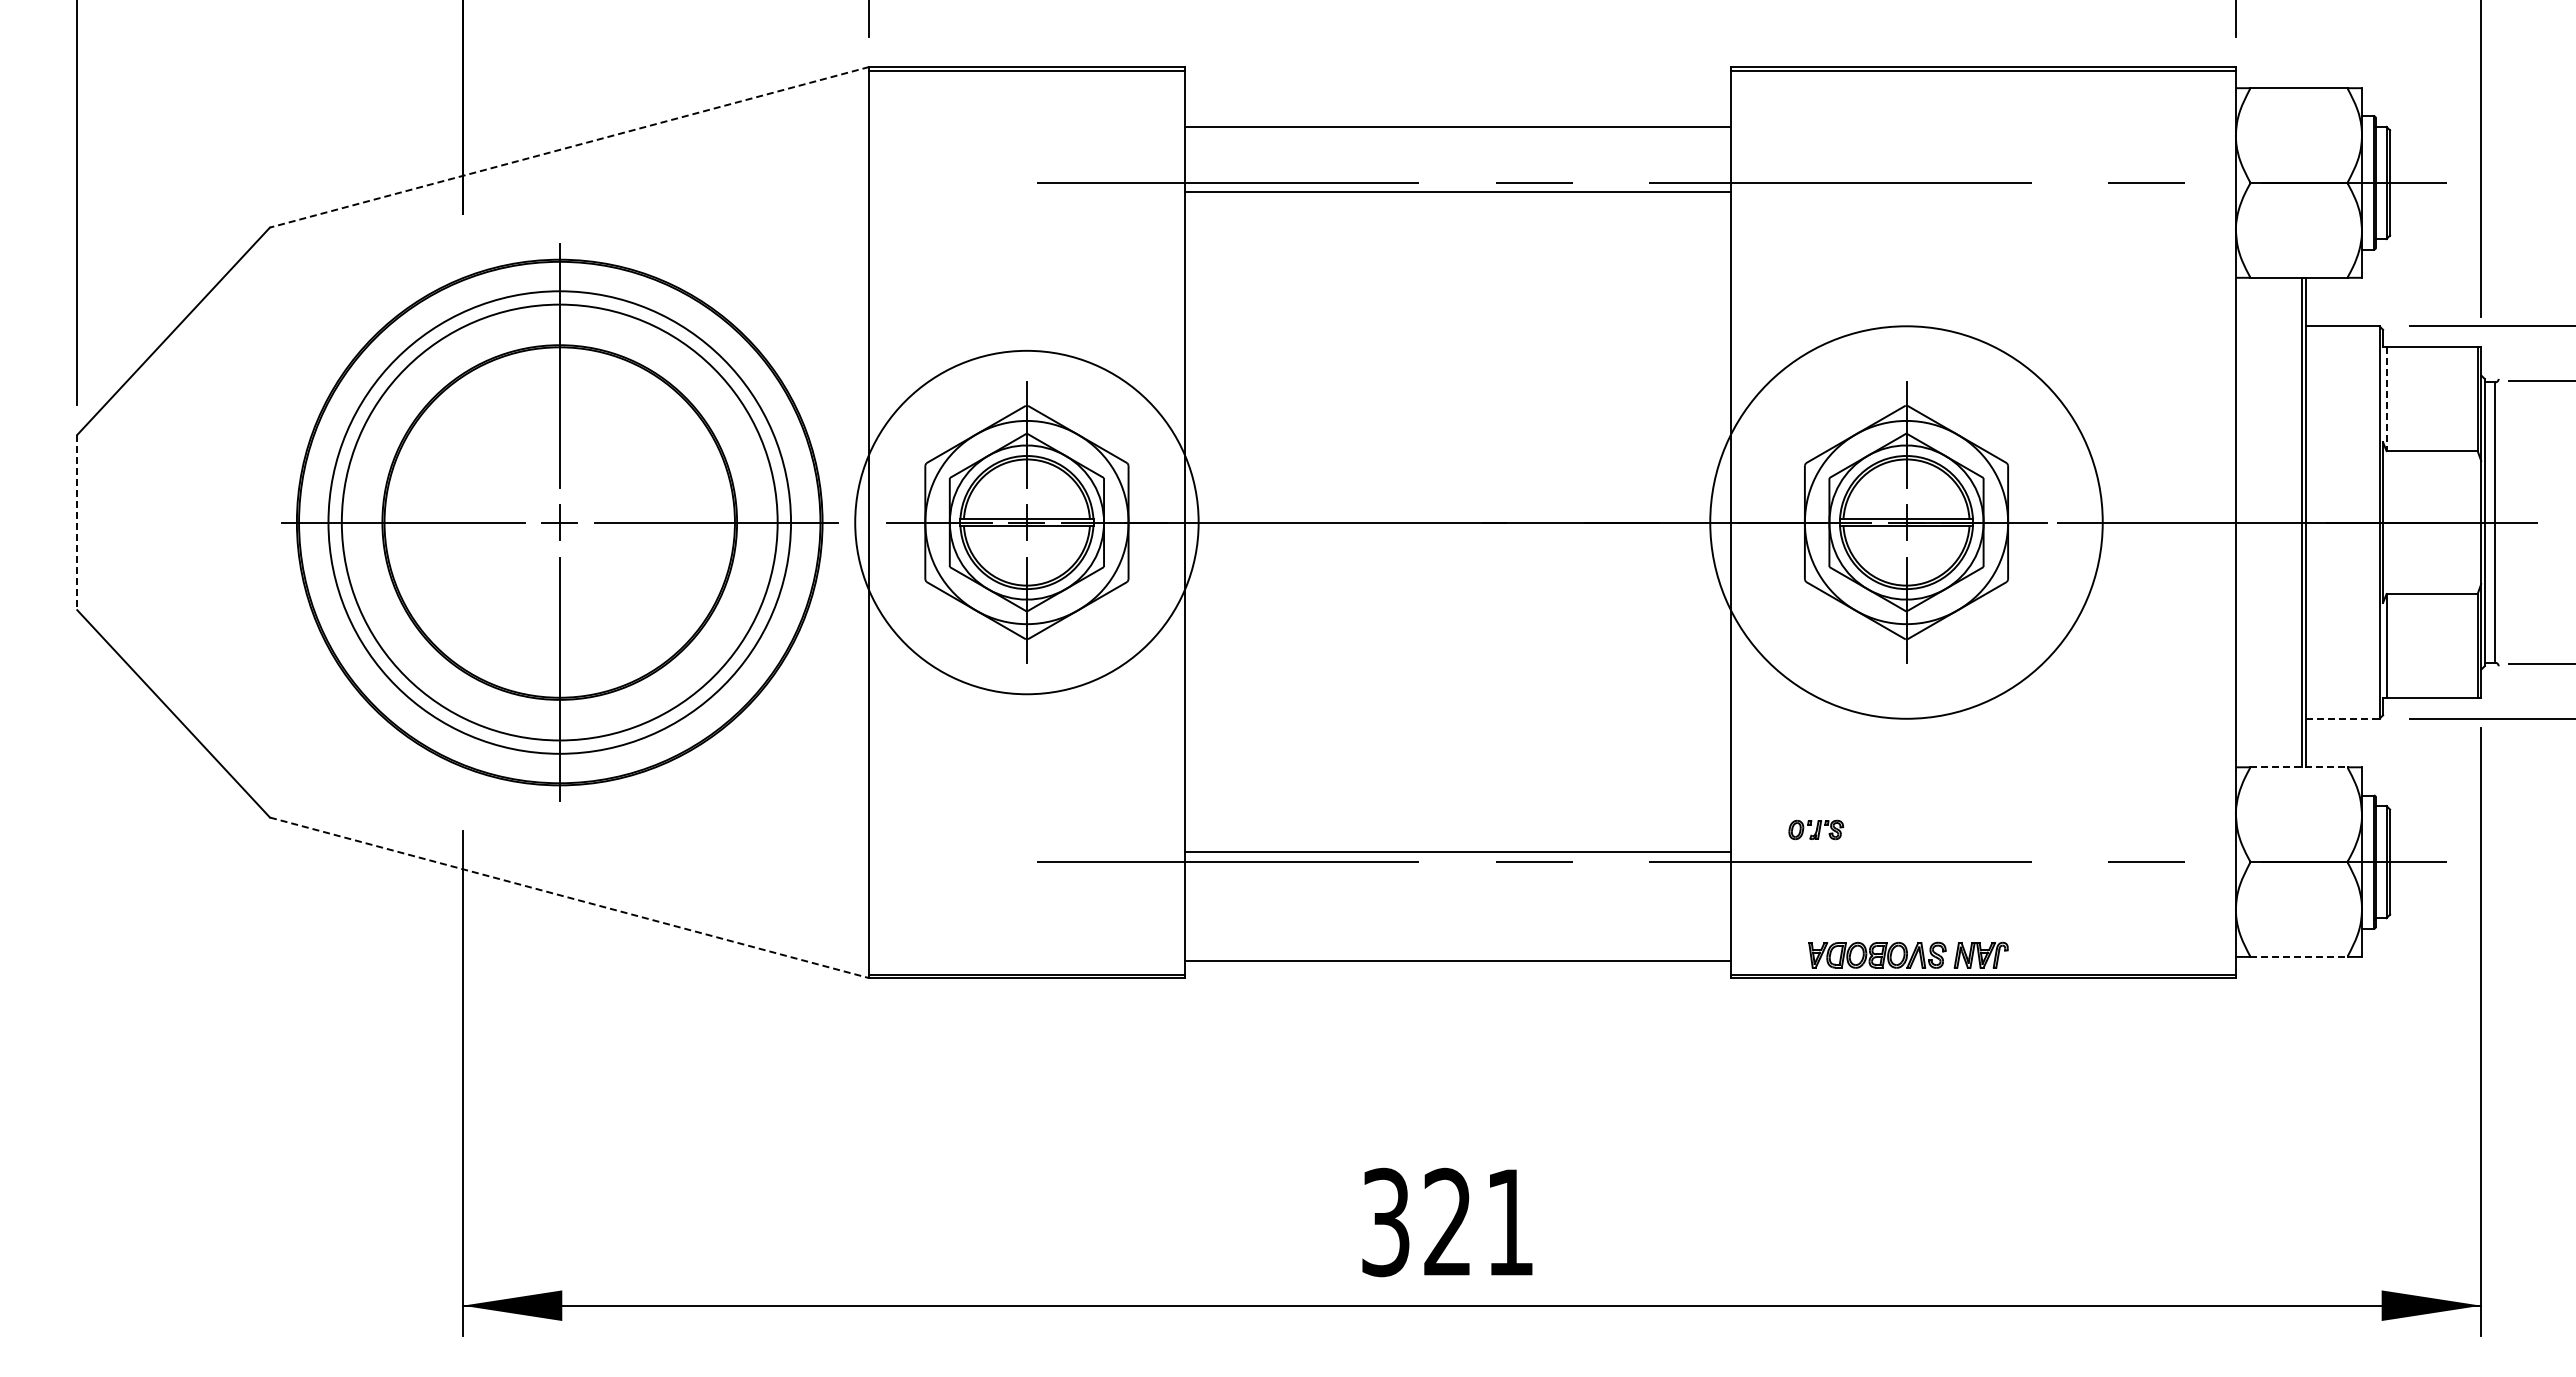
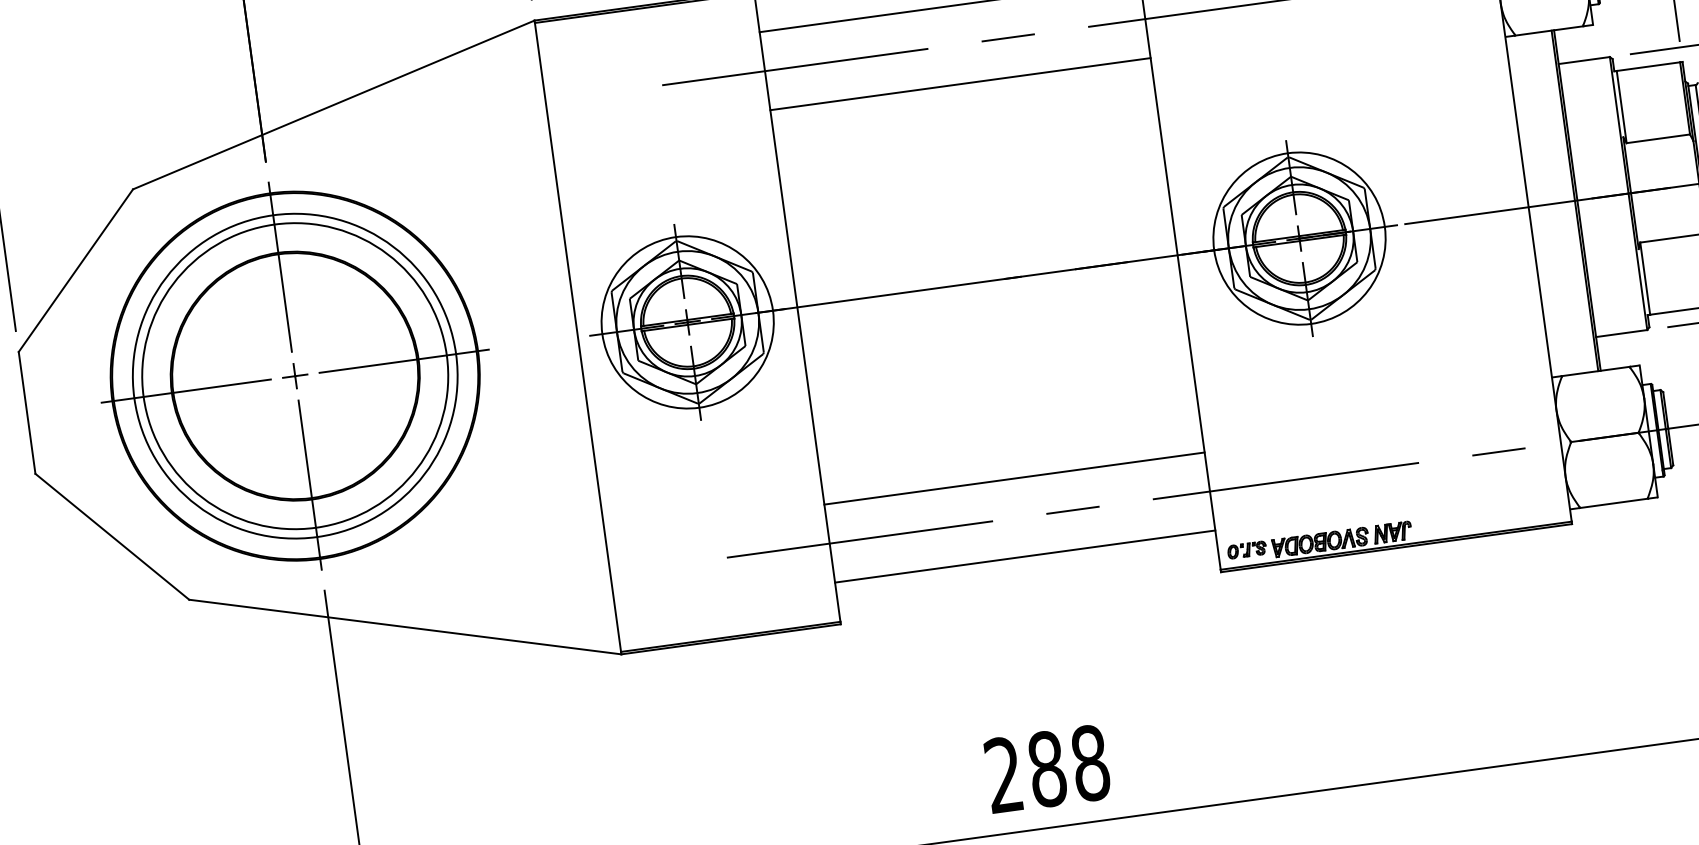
line: (569, 147) -> (333, 105), dashed -> solid
line: (1457, 192) -> (960, 84), moved
line: (2386, 399) -> (1621, 107), dashed -> solid
line: (77, 522) -> (27, 412), dashed -> solid
part: (559, 522) -> (295, 376), moved
circle: (1026, 522) -> (687, 322), size x0.71
circle: (1906, 522) -> (1299, 238), size x0.62
line: (2342, 718) -> (1621, 333), dashed -> solid
line: (2299, 767) -> (1596, 371), dashed -> solid
part: (1816, 829) -> (1247, 549), moved
line: (1457, 852) -> (1014, 478), moved
line: (570, 897) -> (405, 626), dashed -> solid
line: (2299, 956) -> (1614, 503), dashed -> solid
line: (1457, 961) -> (1024, 556), moved
text: (1448, 1222) -> (1047, 769), 321 -> 288

